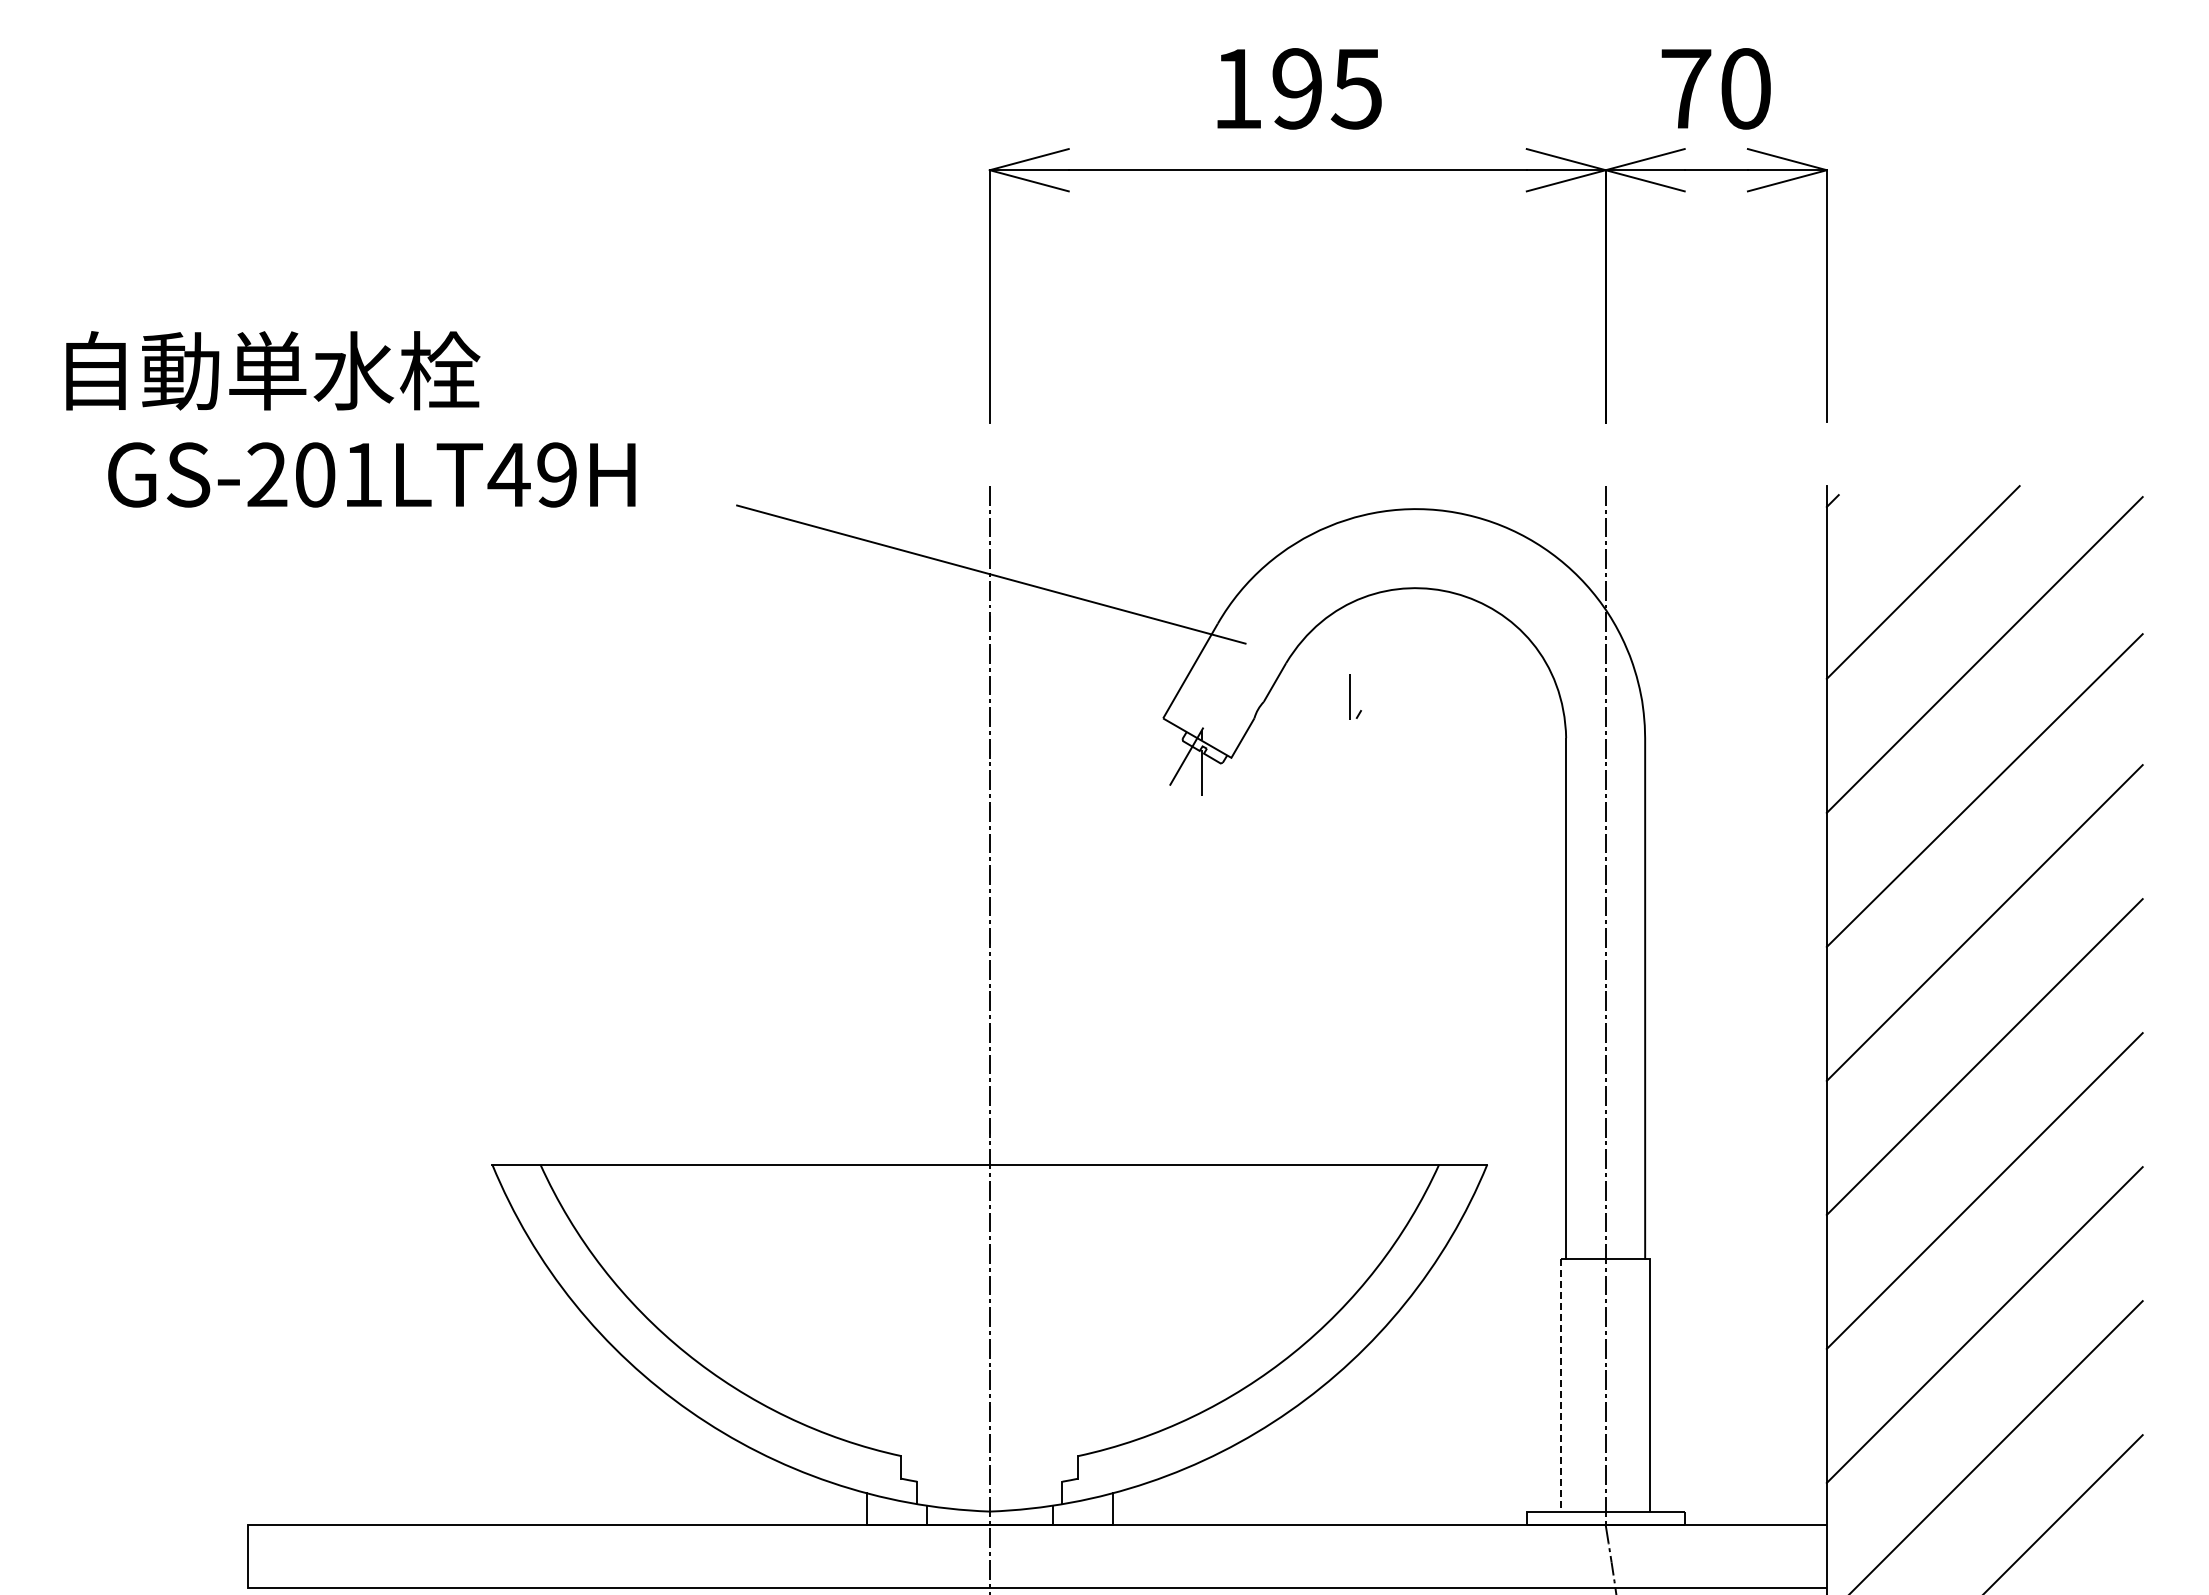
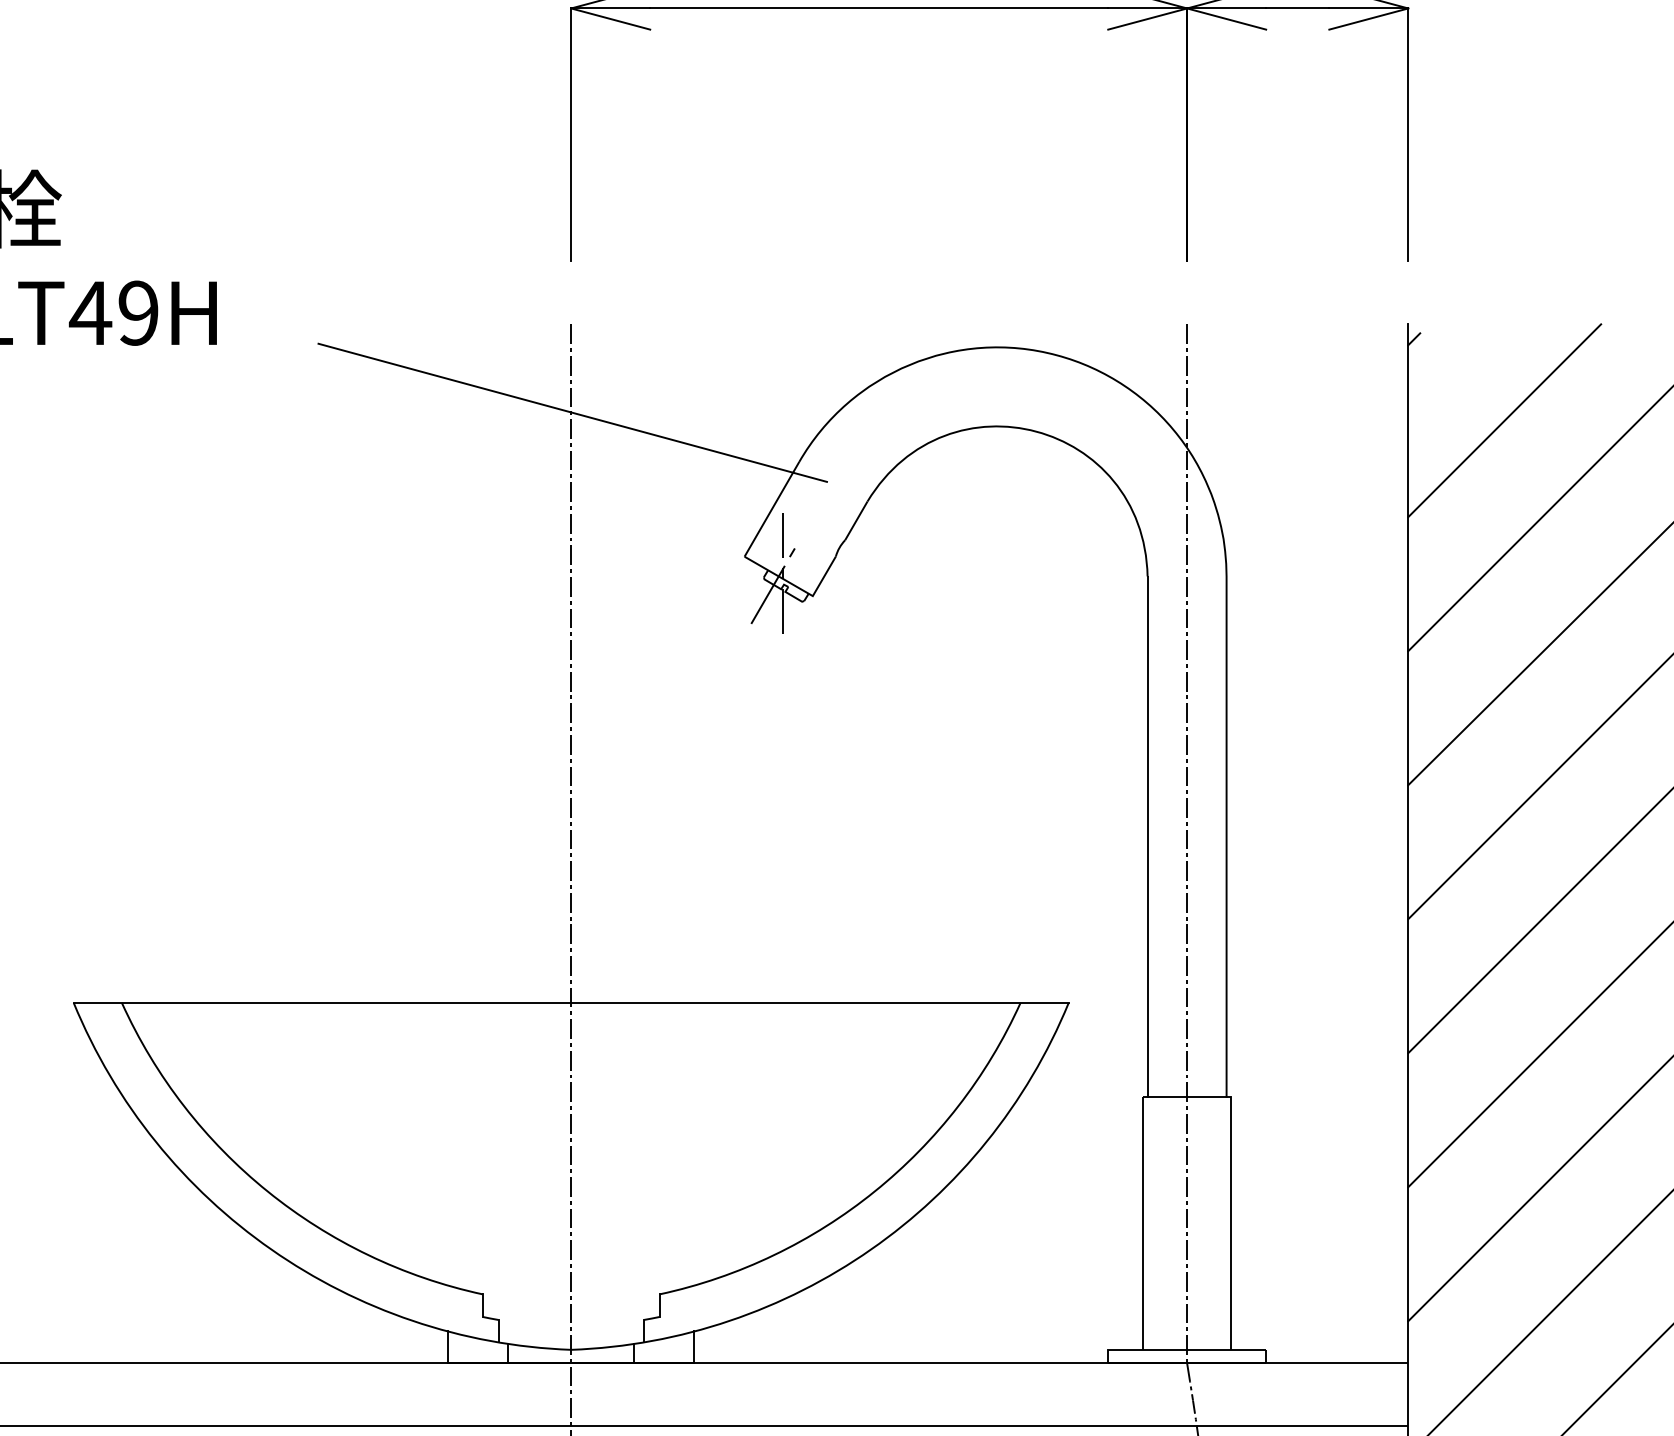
part: (1355, 696) -> (788, 534), moved
line: (1561, 1386) -> (1142, 1224), dashed -> solid

